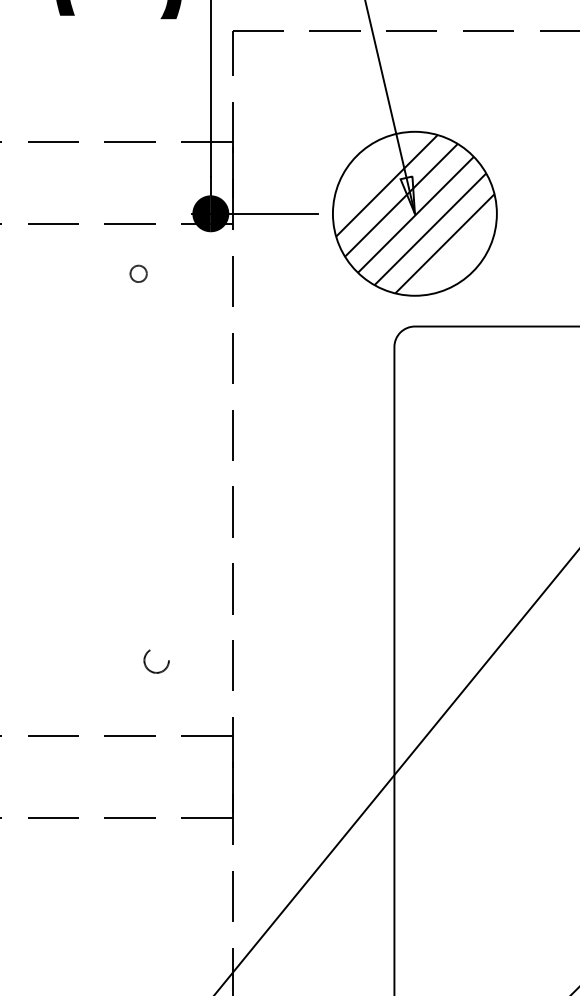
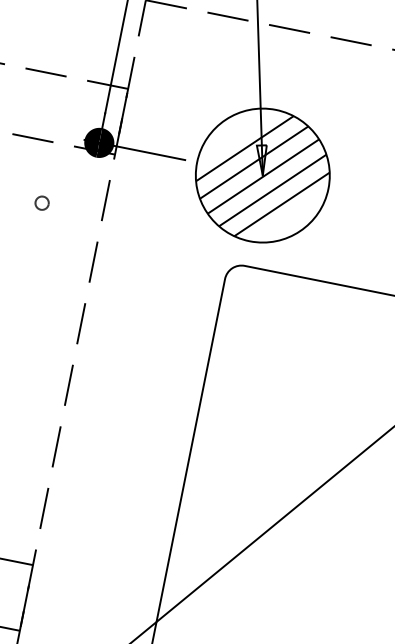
circle: (138, 273) -> (42, 202), moved

